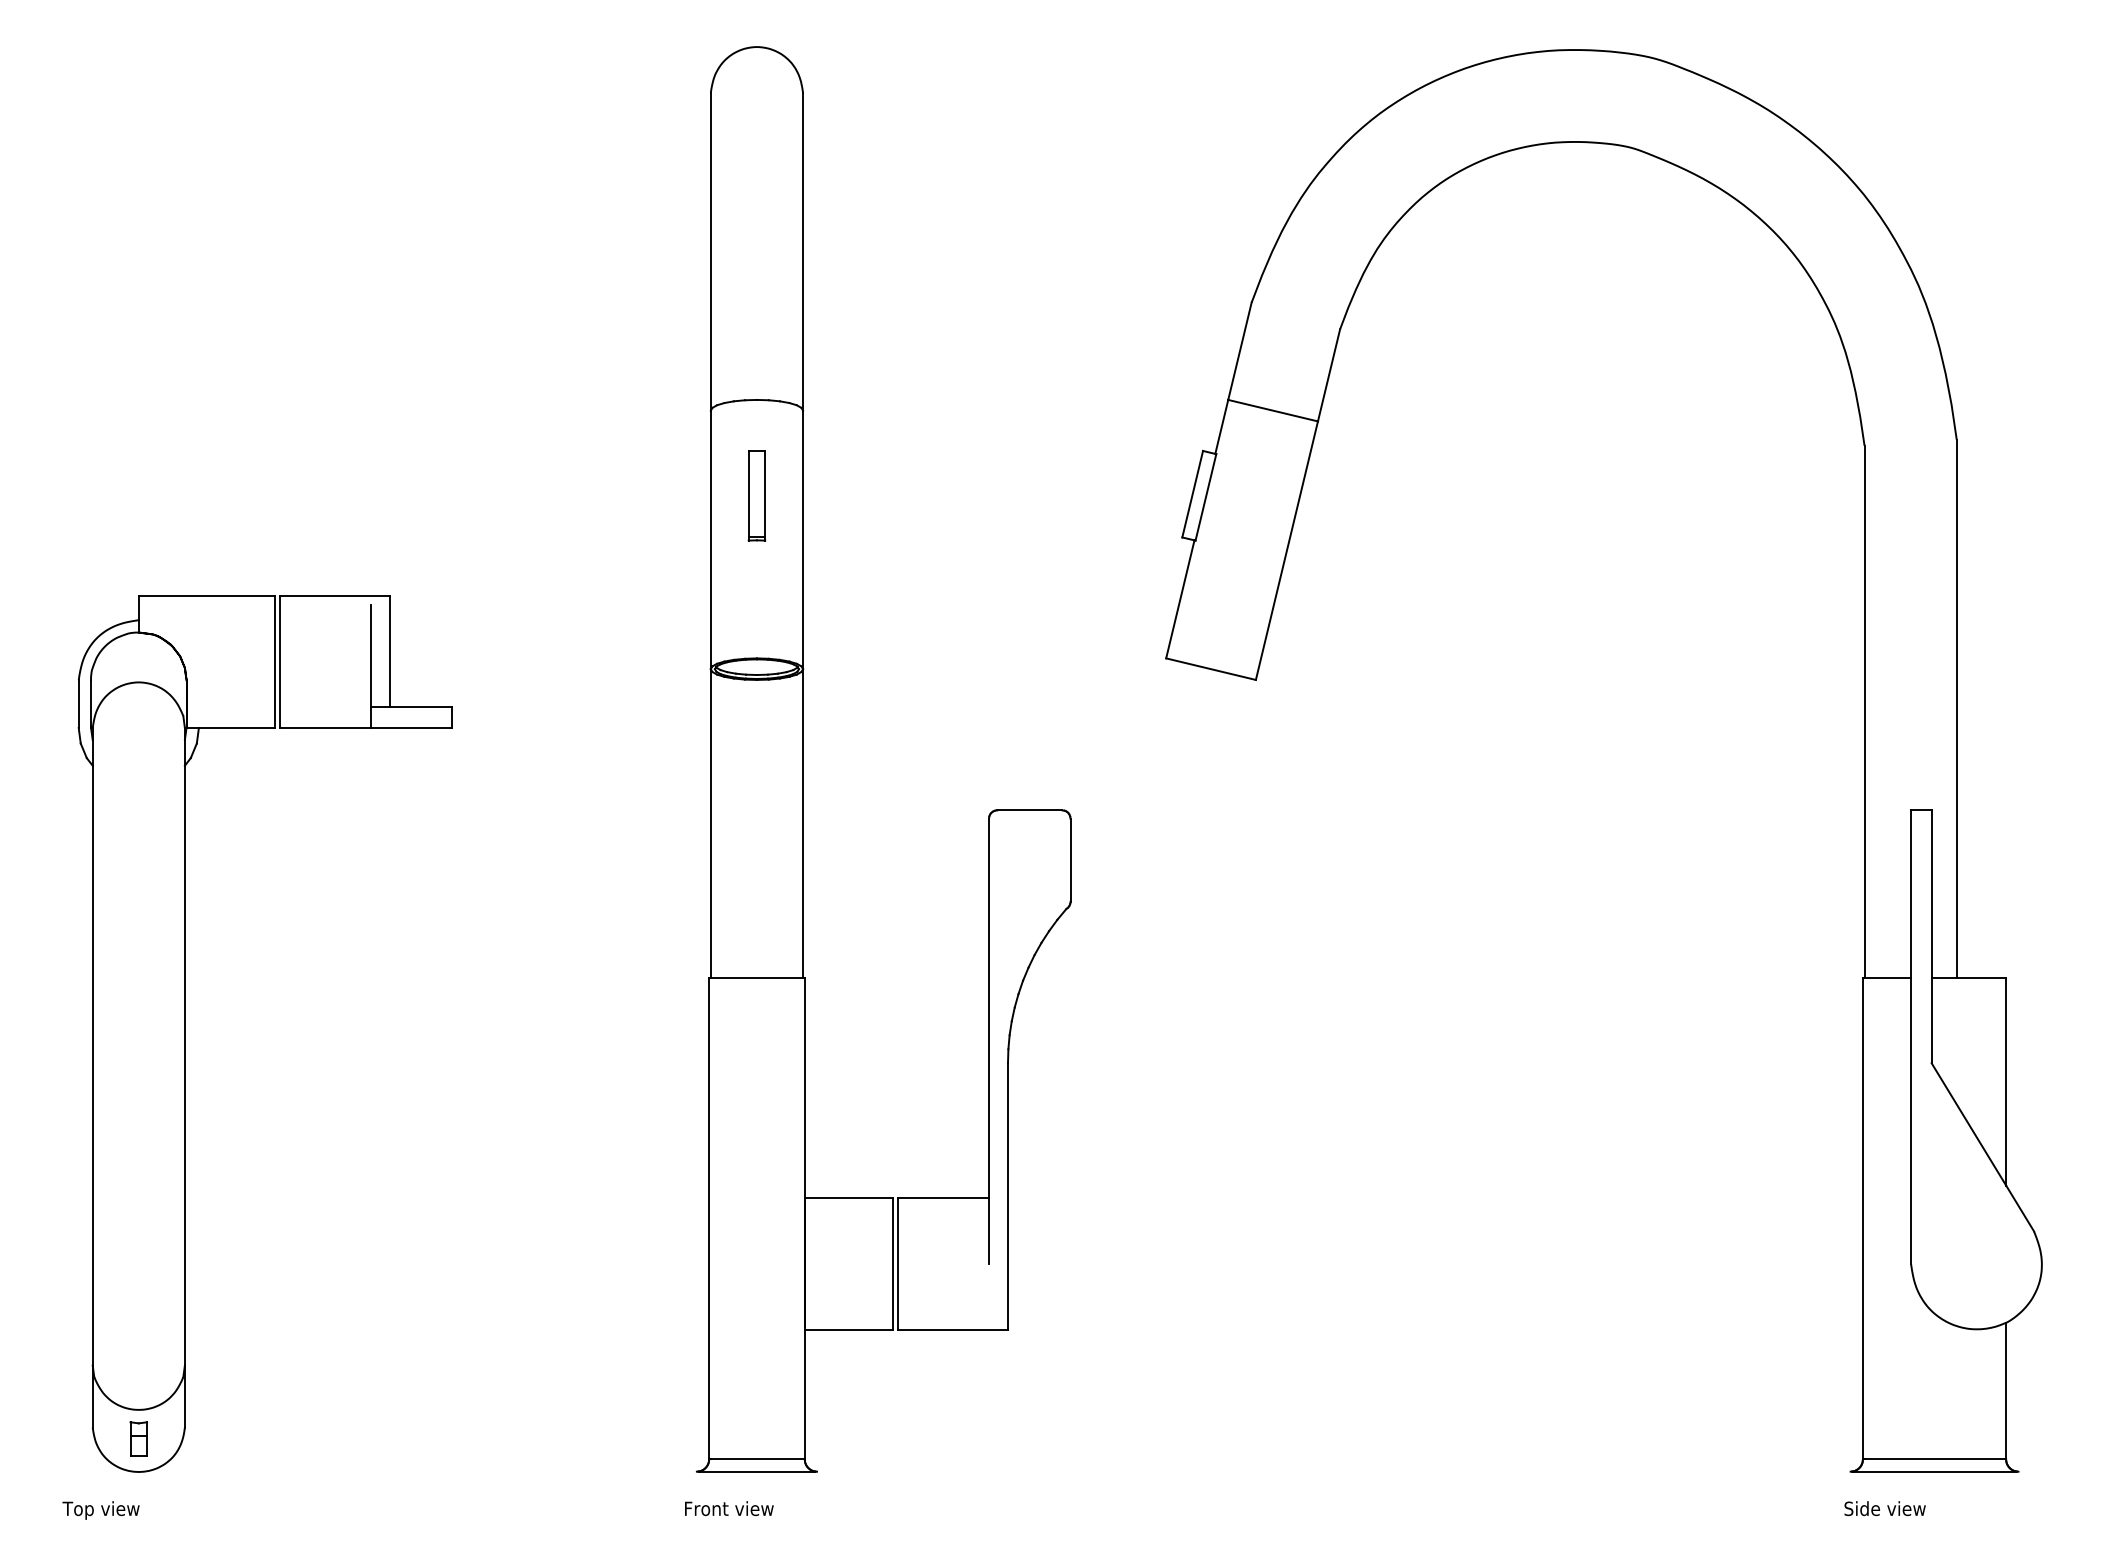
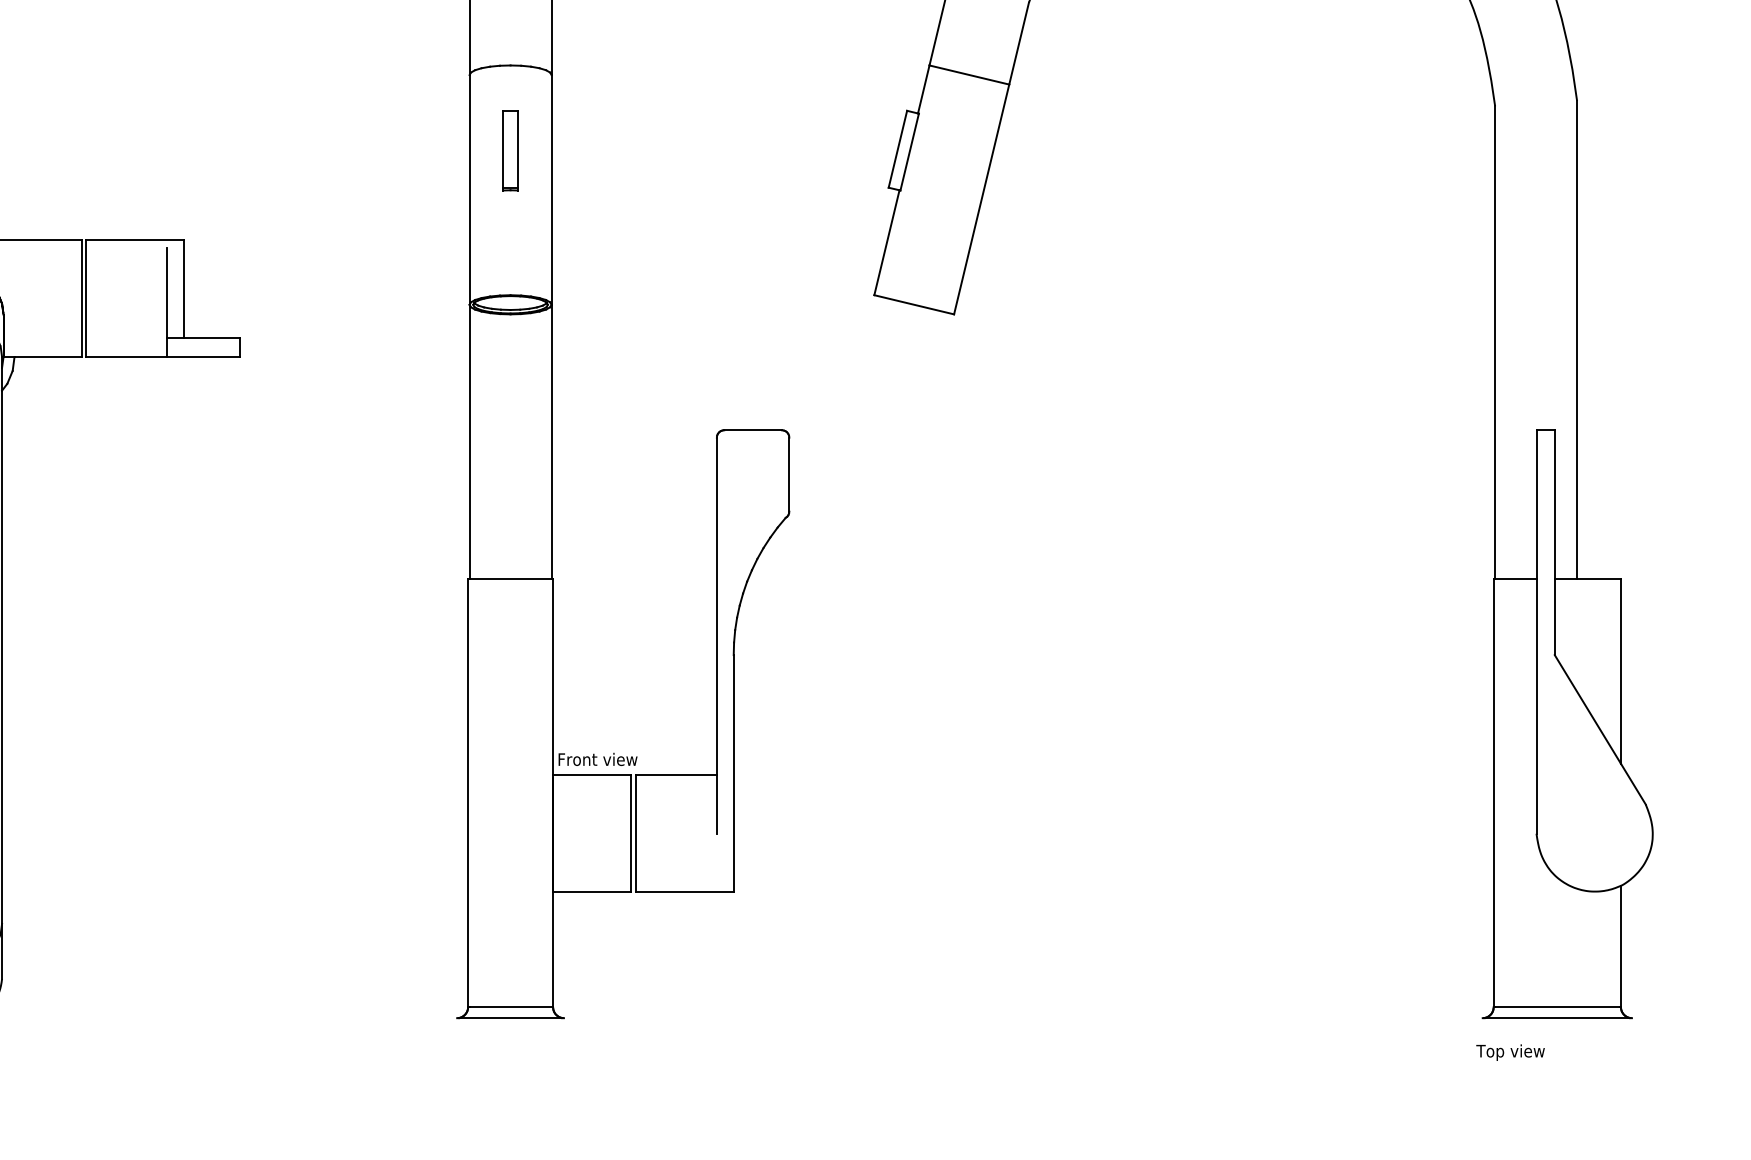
text: (729, 1508) -> (598, 759), moved
text: (1884, 1510) -> (1512, 1052), Side view -> Top view

